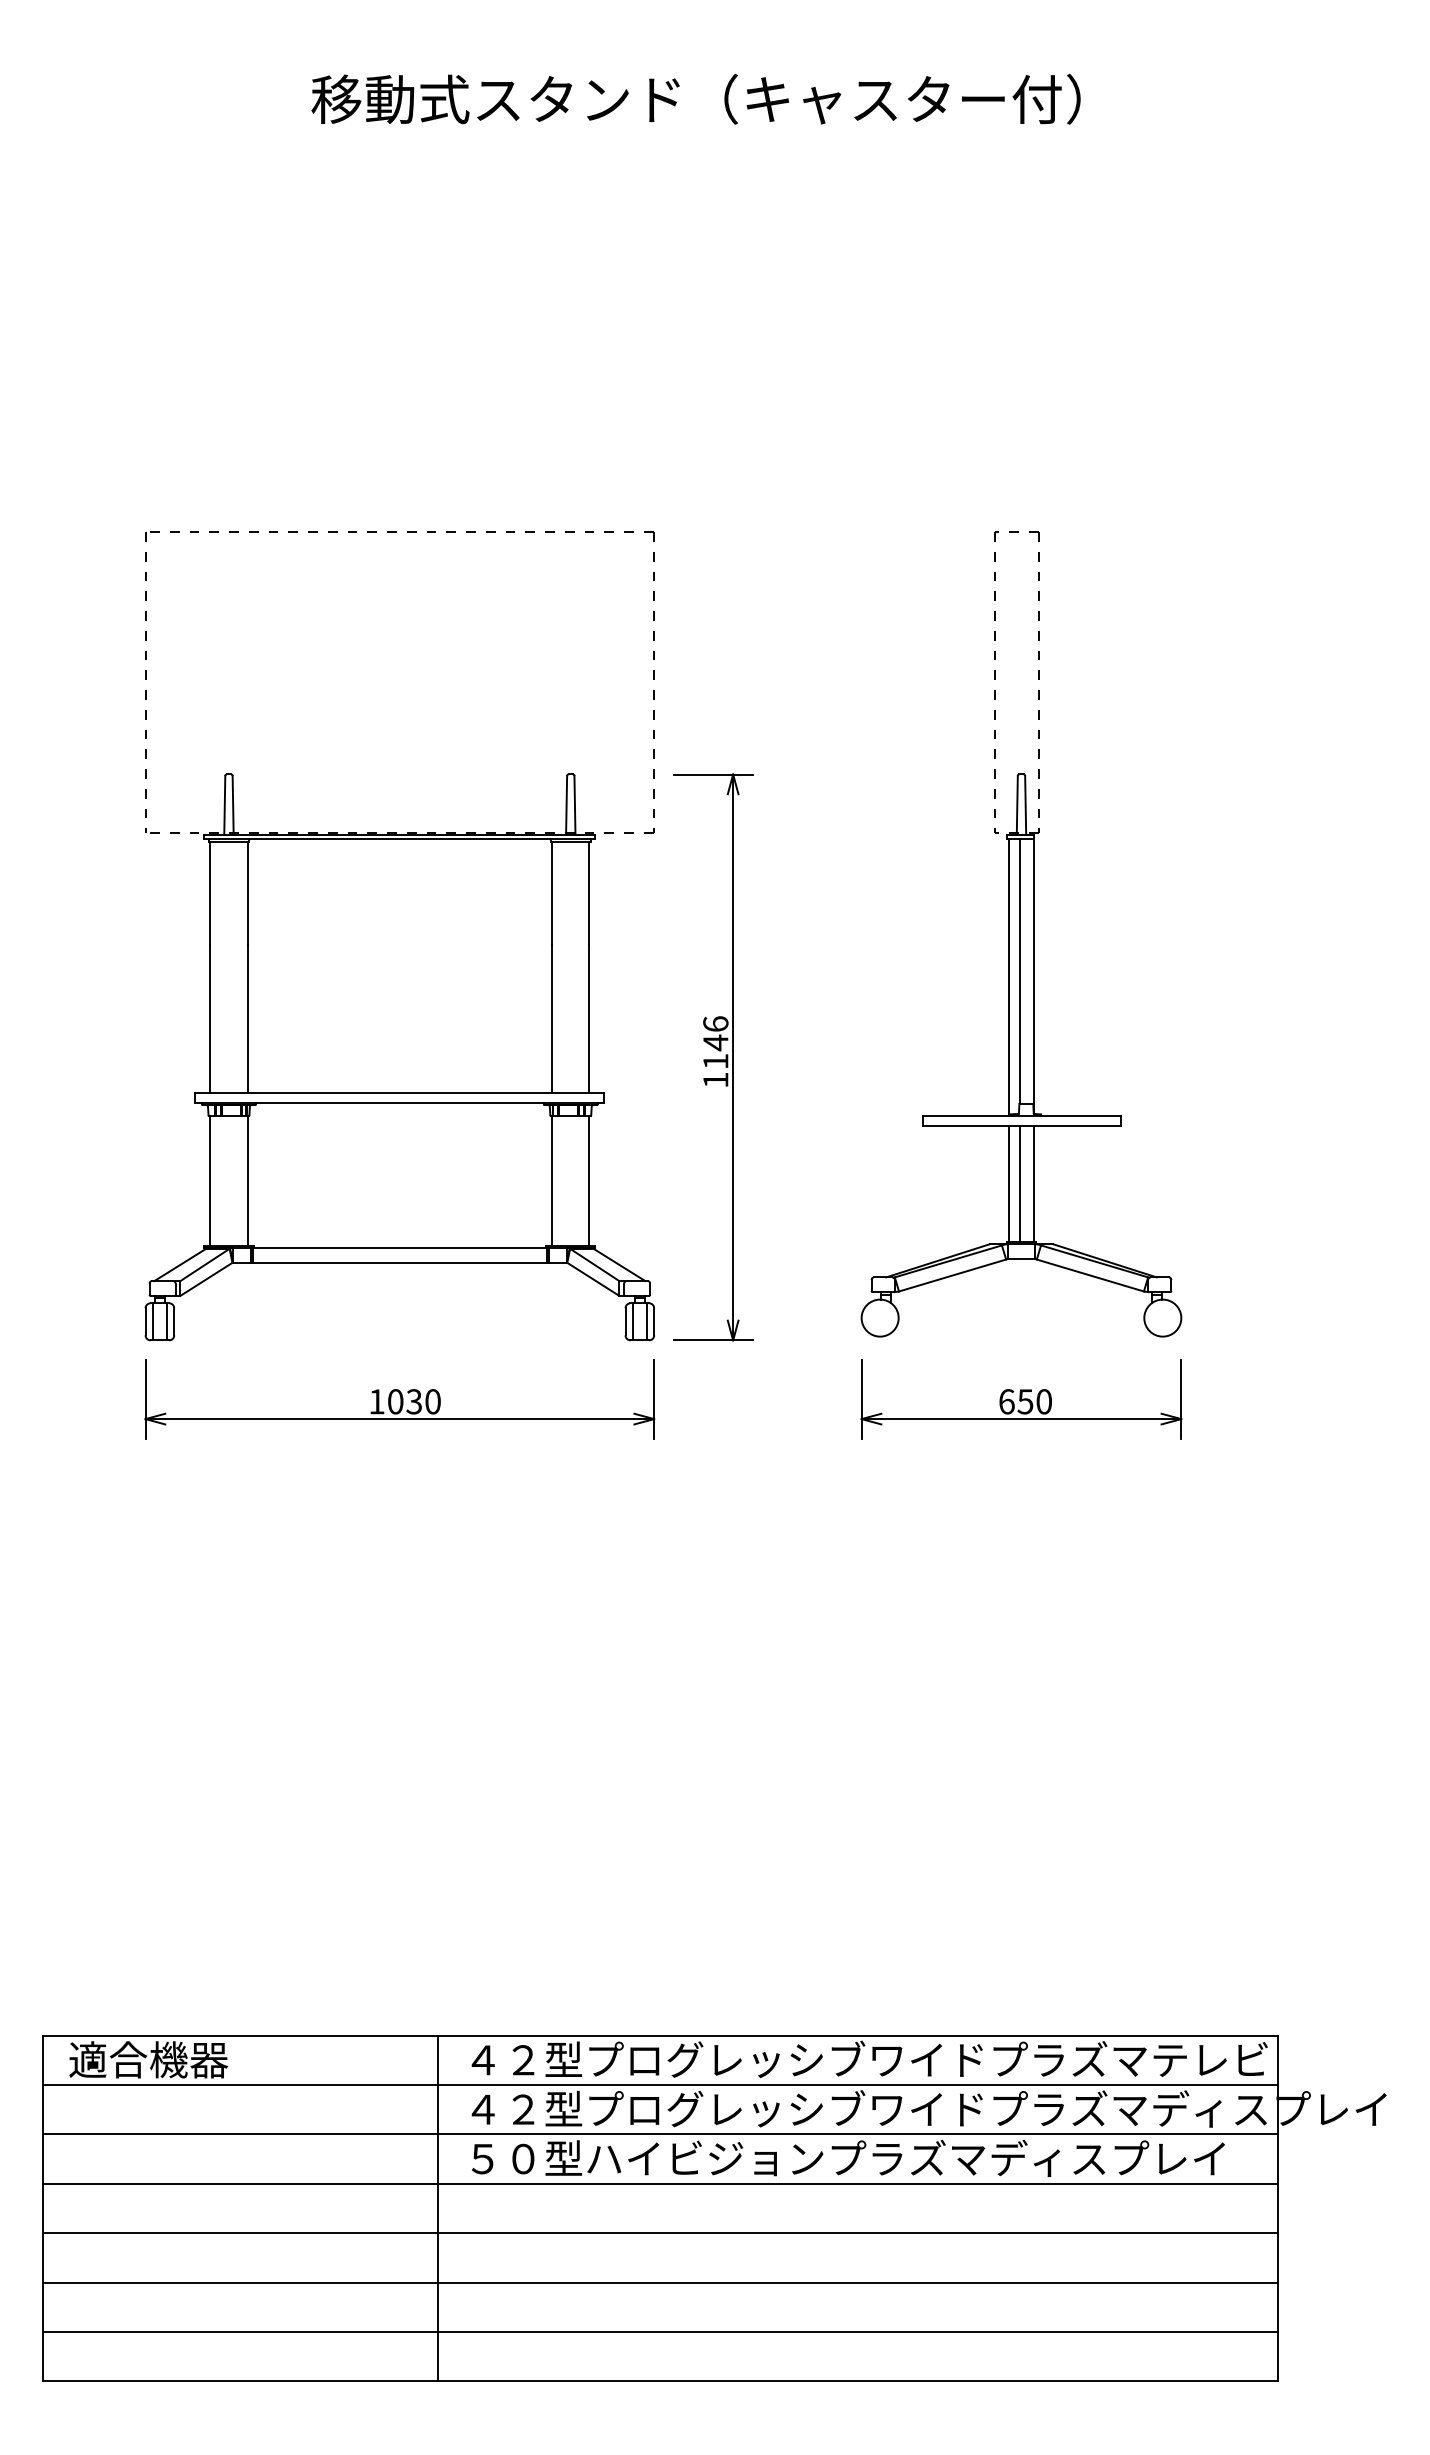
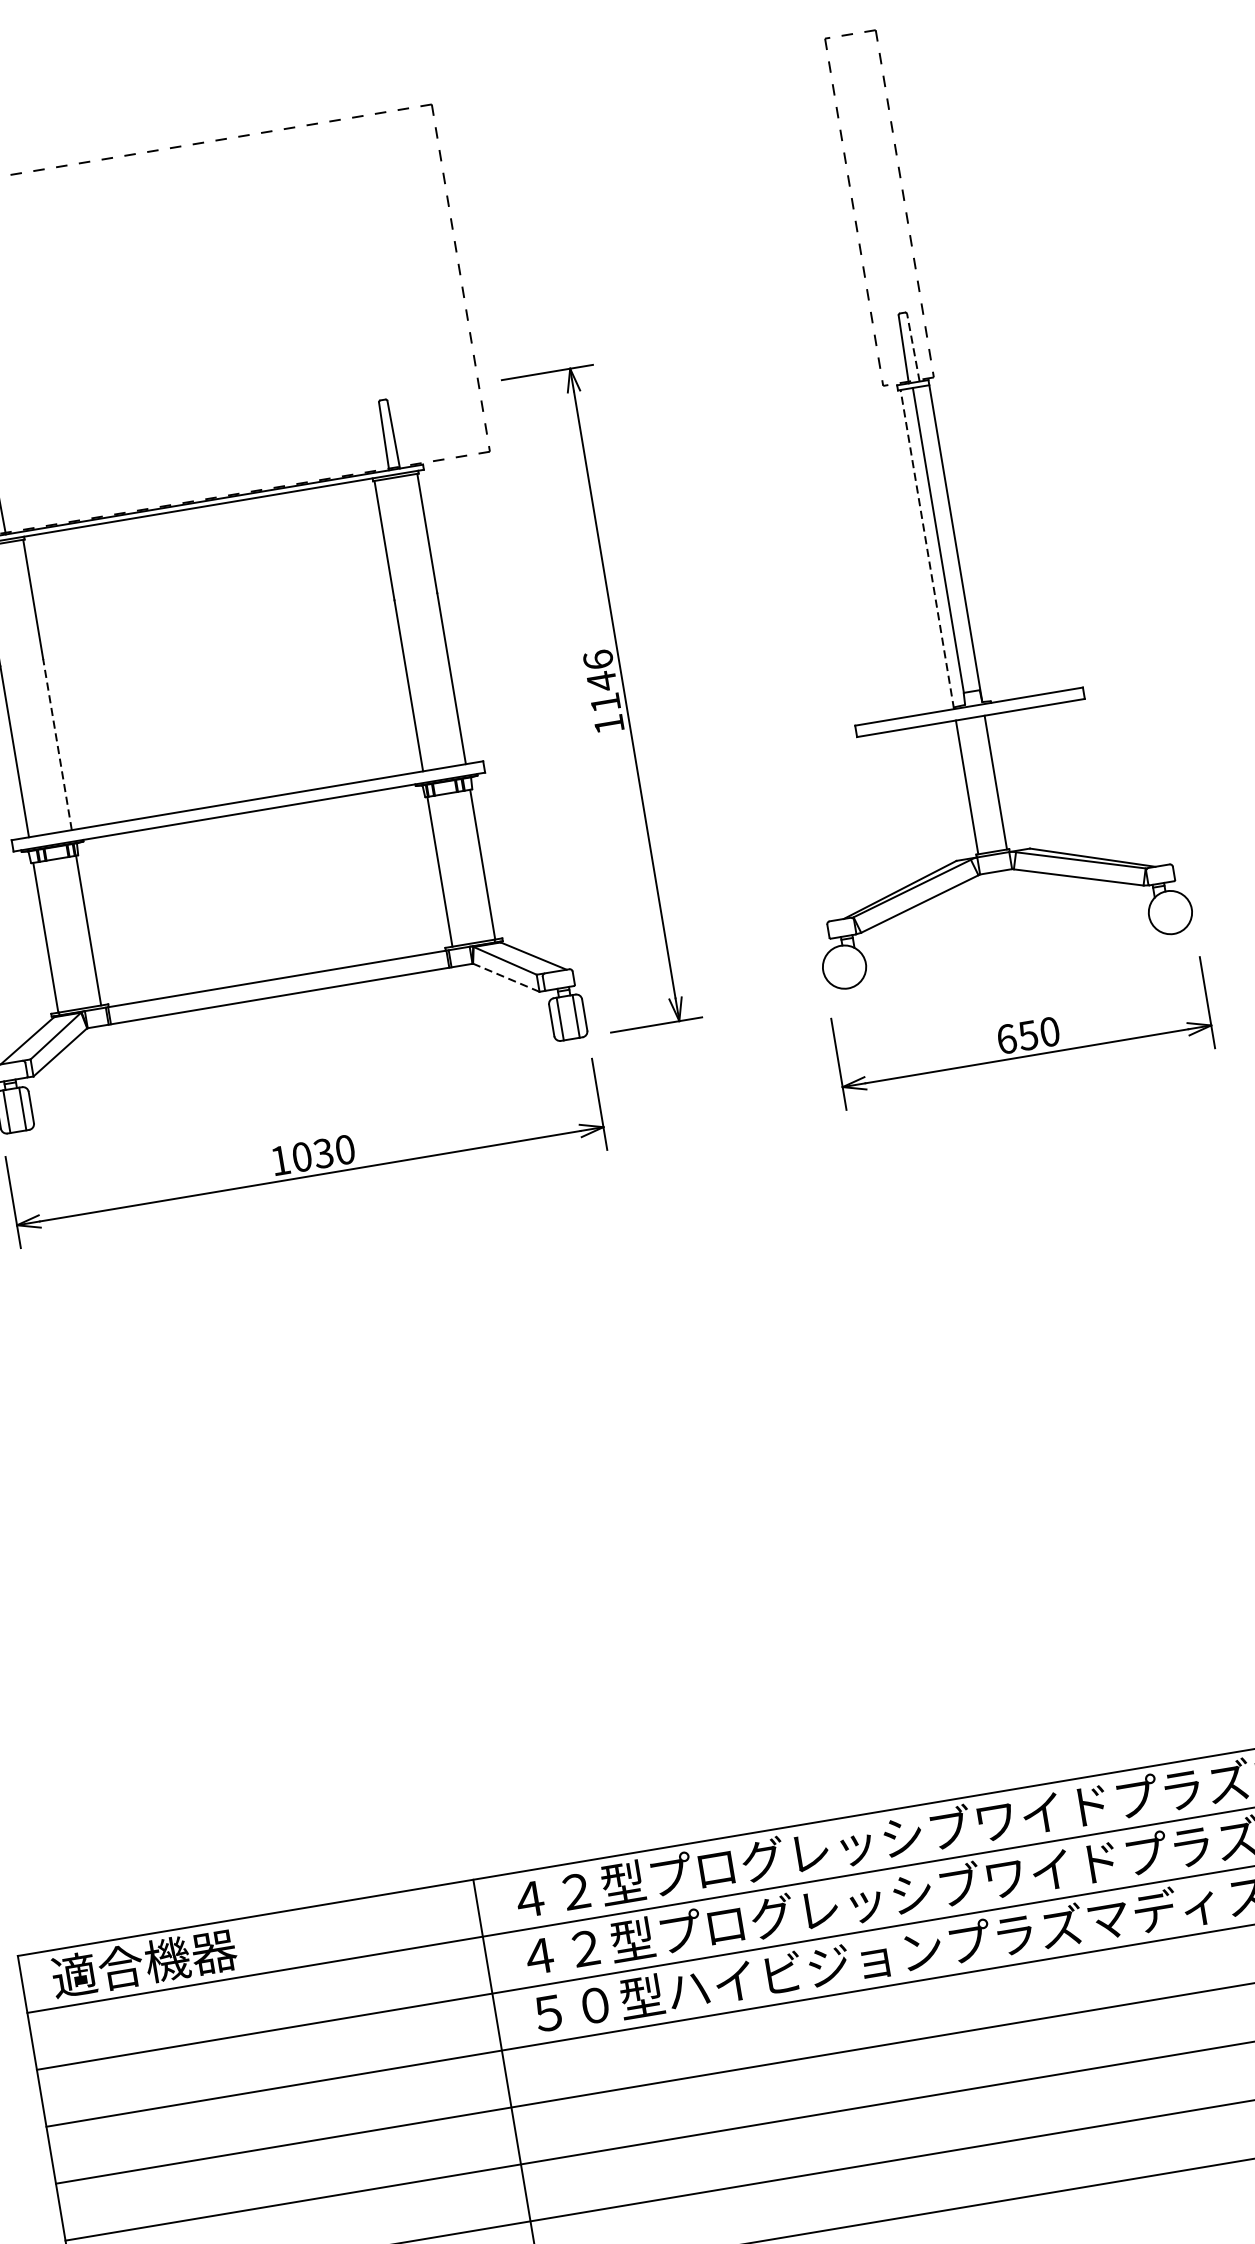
line: (1025, 804) -> (913, 346), solid -> dashed
line: (1008, 977) -> (926, 549), solid -> dashed
line: (247, 1018) -> (57, 743), solid -> dashed
line: (1019, 1183) -> (979, 785), removed
line: (593, 1279) -> (506, 977), solid -> dashed

